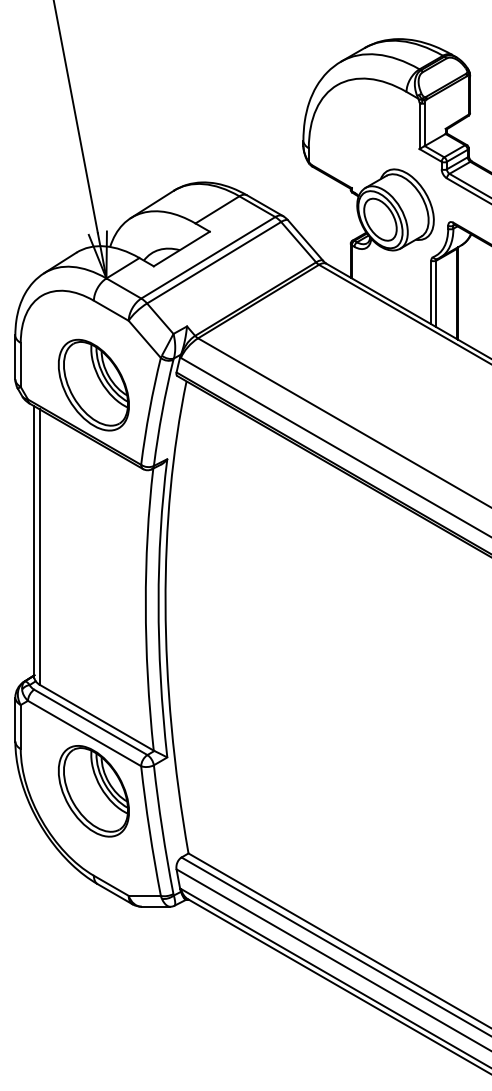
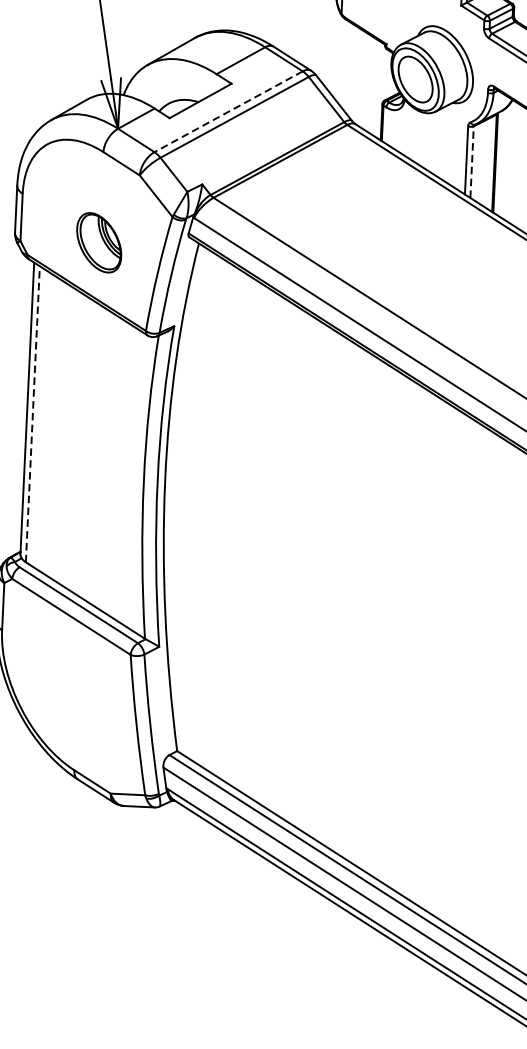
line: (207, 258) -> (227, 112), solid -> dashed
line: (436, 293) -> (472, 161), solid -> dashed
part: (93, 384) -> (98, 242), size x0.6
line: (39, 547) -> (32, 414), solid -> dashed
part: (93, 791) -> (78, 679), removed

